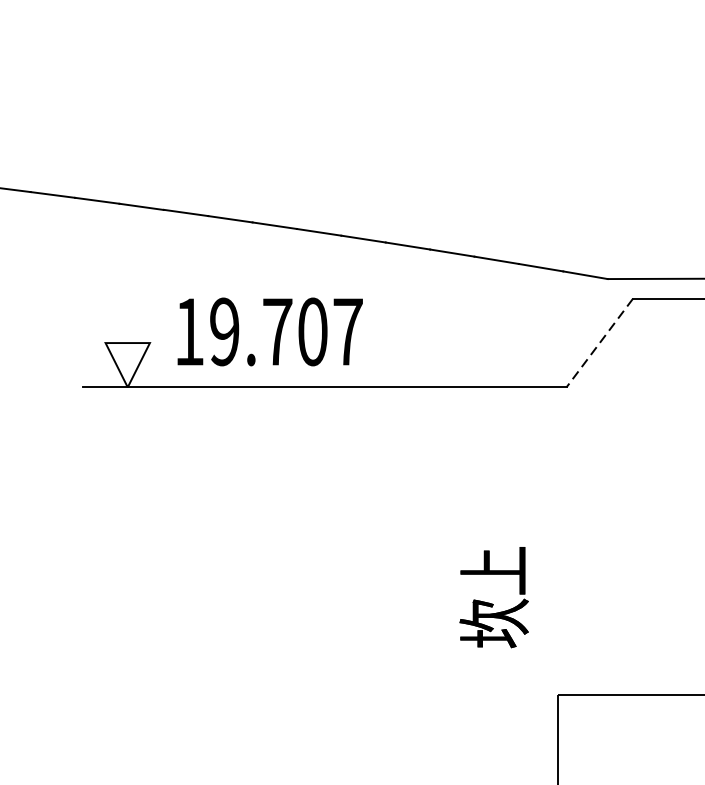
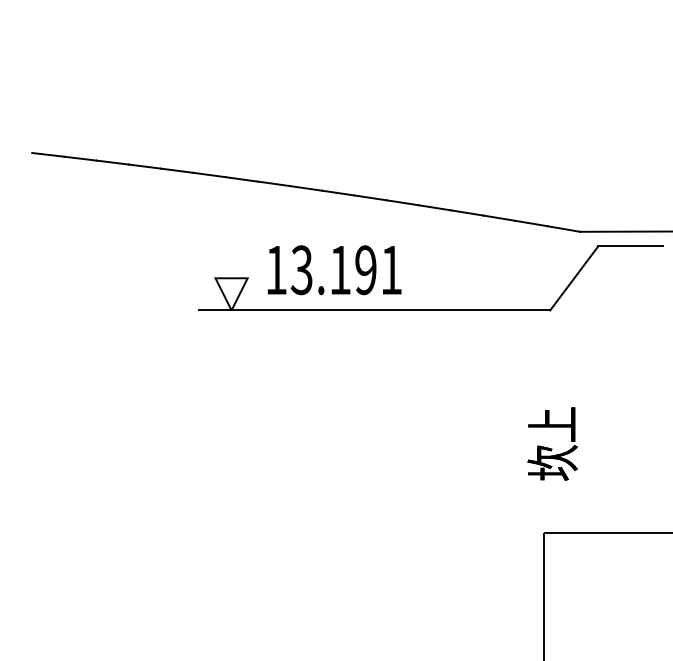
text: (286, 332) -> (346, 270), 19.707 -> 13.191
line: (600, 343) -> (574, 278), dashed -> solid
text: (493, 596) -> (552, 443), moved

